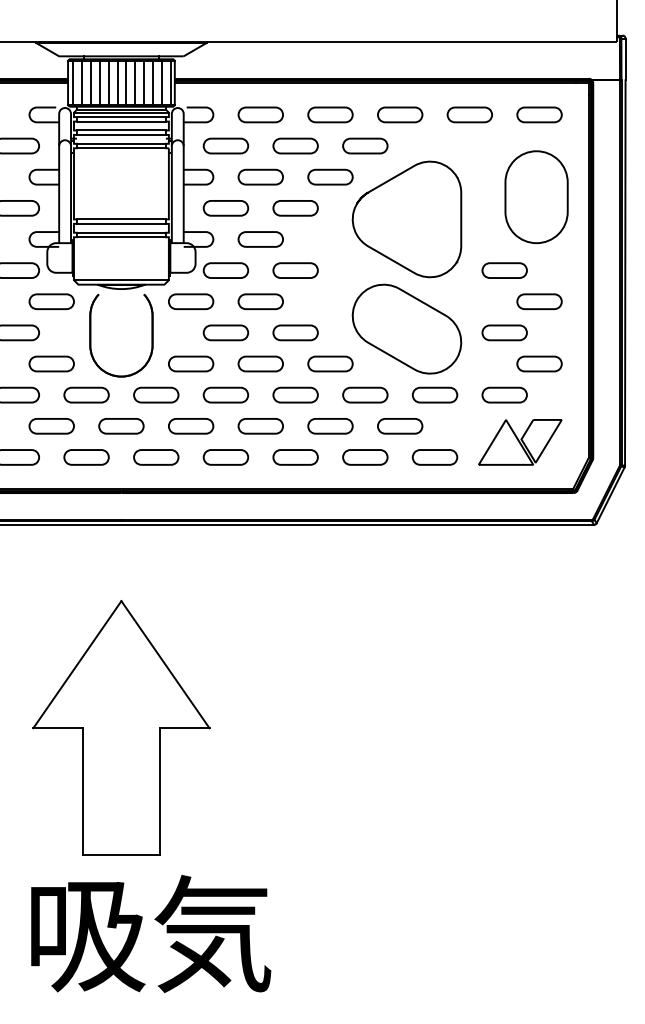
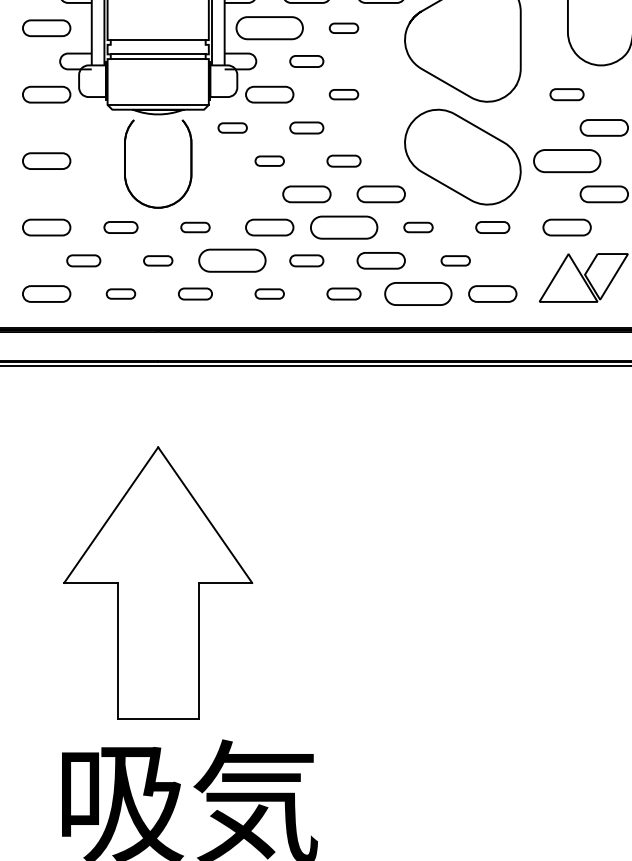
part: (225, 208) -> (269, 28), size x1.4
part: (295, 208) -> (343, 28), size x0.6
line: (120, 223) -> (157, 44), removed
part: (260, 239) -> (306, 61), size x0.7
part: (295, 270) -> (343, 94), size x0.6
part: (504, 270) -> (566, 94), size x0.7
part: (51, 301) -> (83, 127), removed
part: (191, 301) -> (232, 127), size x0.6
part: (260, 301) -> (306, 127), size x0.7
part: (225, 332) -> (269, 160), size x0.6
part: (295, 332) -> (343, 160), size x0.7
part: (504, 332) -> (566, 160), size x1.4
part: (51, 363) -> (83, 193), removed
part: (191, 363) -> (232, 193), removed
part: (86, 394) -> (120, 226), size x0.7
part: (156, 394) -> (195, 226), size x0.6
part: (295, 394) -> (343, 226), size x1.4
part: (365, 394) -> (418, 226), size x0.6
part: (434, 394) -> (492, 226), size x0.7
part: (51, 426) -> (83, 261), size x0.7
part: (121, 426) -> (158, 261), size x0.6
part: (191, 426) -> (232, 261), size x1.4
part: (260, 426) -> (306, 261), size x0.7
part: (400, 426) -> (455, 261), size x0.6
part: (86, 457) -> (120, 294), size x0.6
part: (156, 457) -> (195, 294), size x0.7
part: (225, 457) -> (269, 294), size x0.6
part: (295, 457) -> (343, 294), size x0.7
part: (365, 457) -> (418, 294), size x1.4

